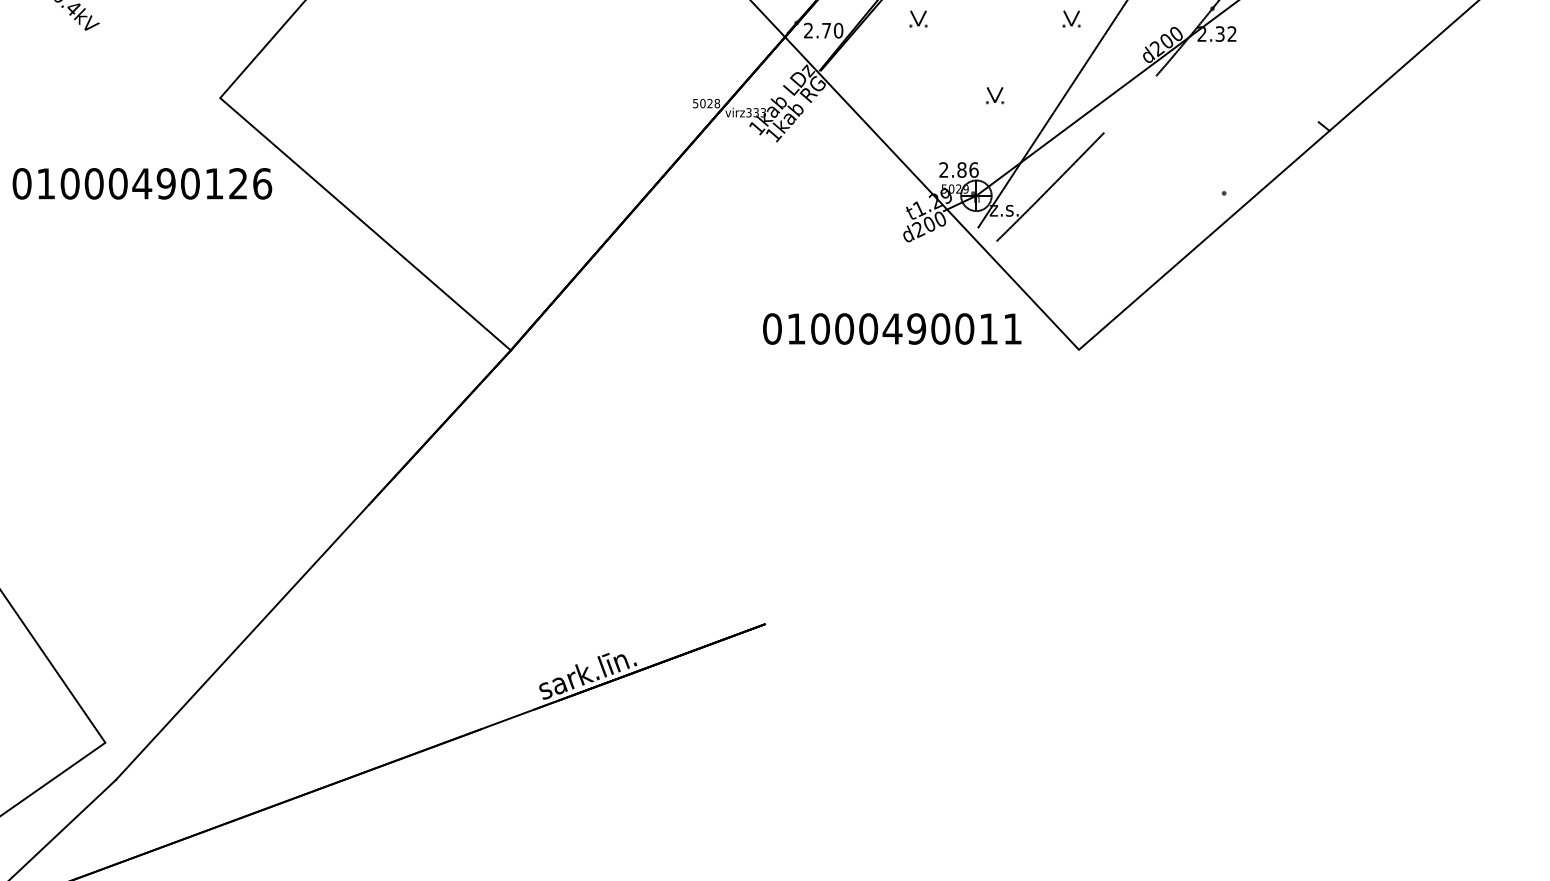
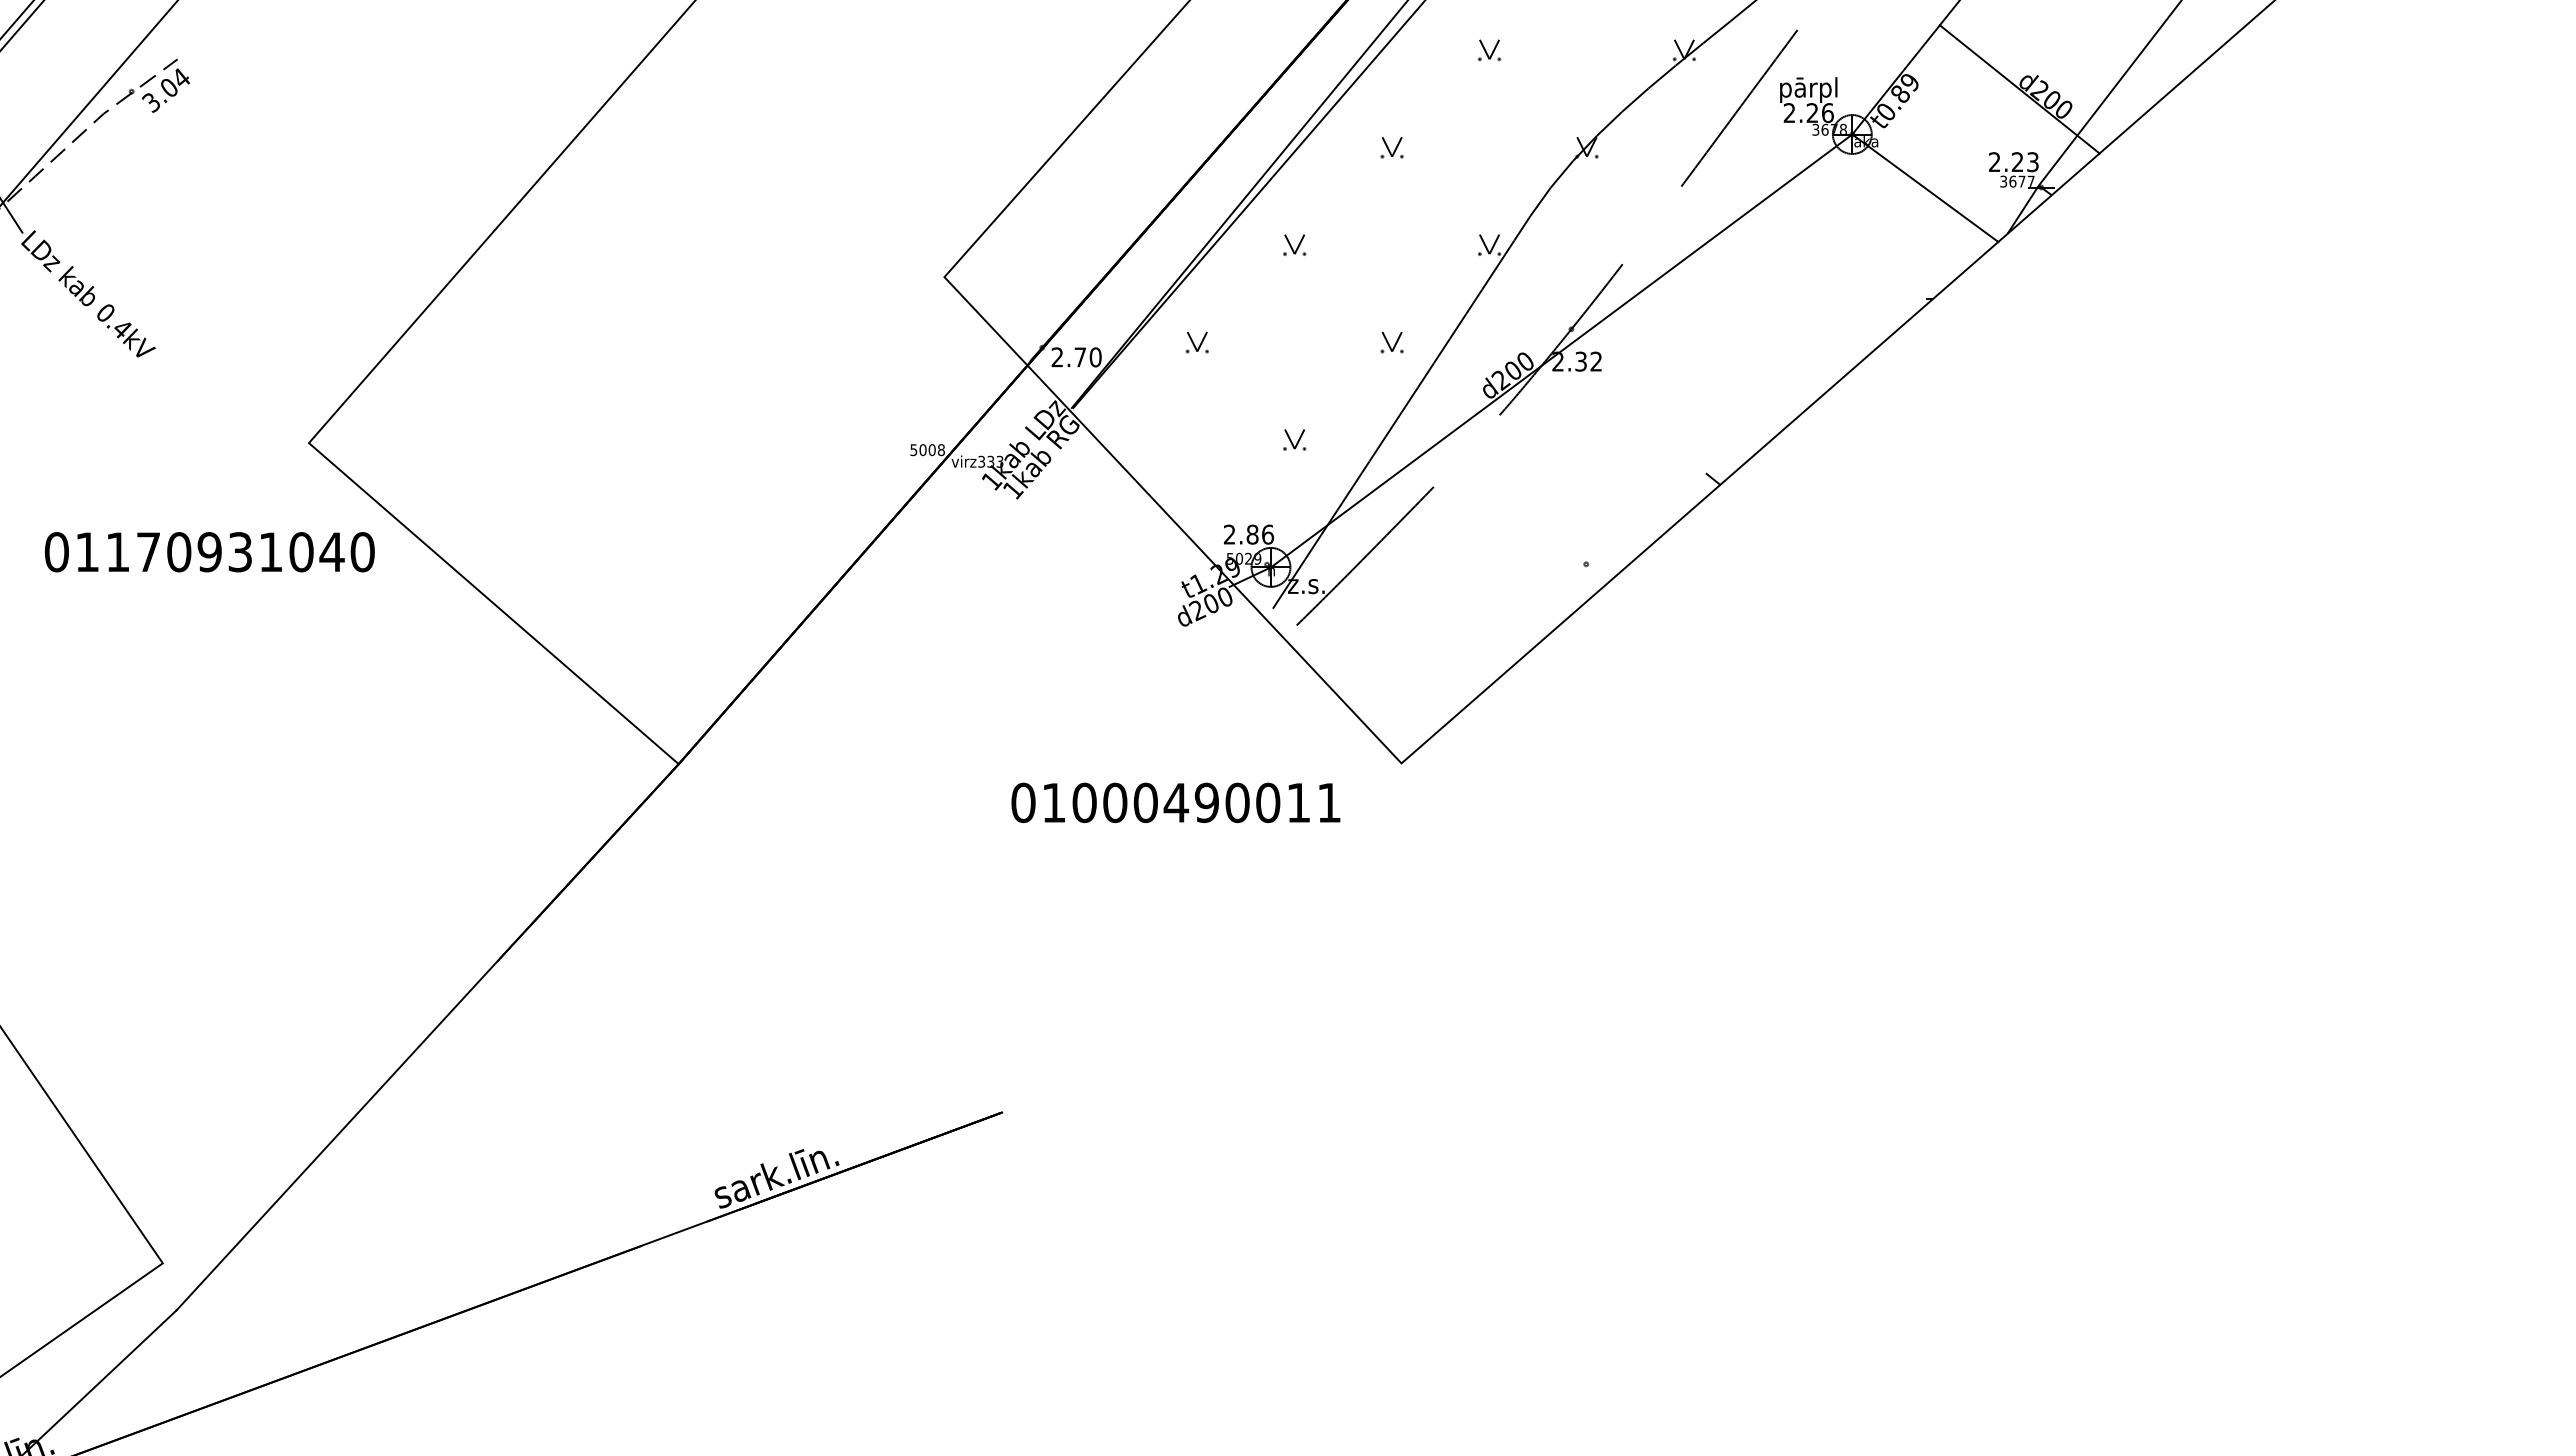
text: (709, 103) -> (931, 450), 5028 -> 5008
text: (166, 184) -> (240, 552), 01000490126 -> 01170931040
text: (891, 328) -> (1175, 802), moved

